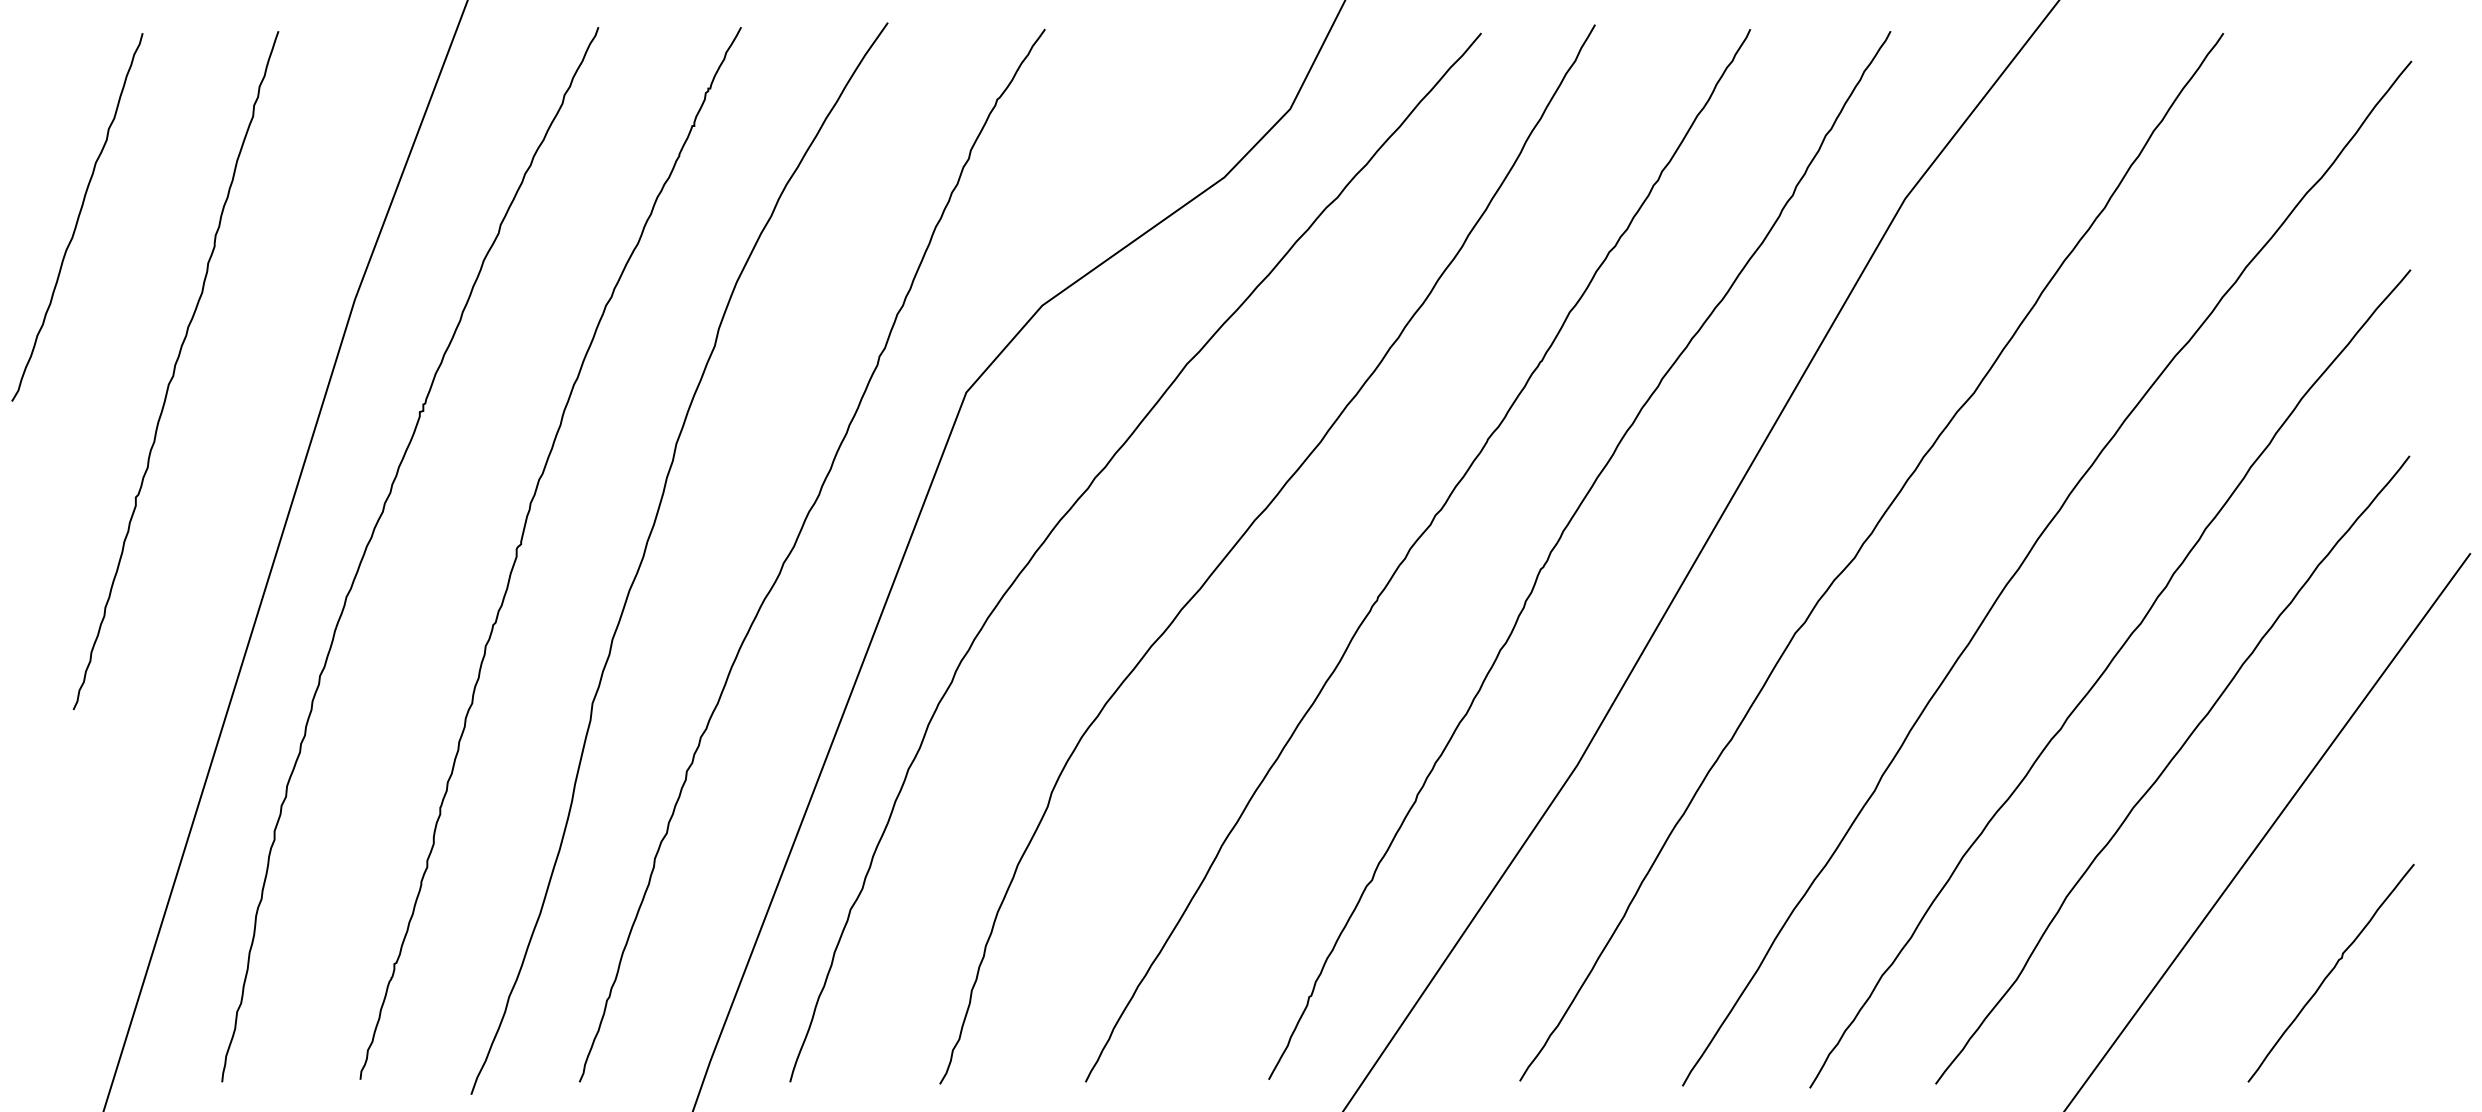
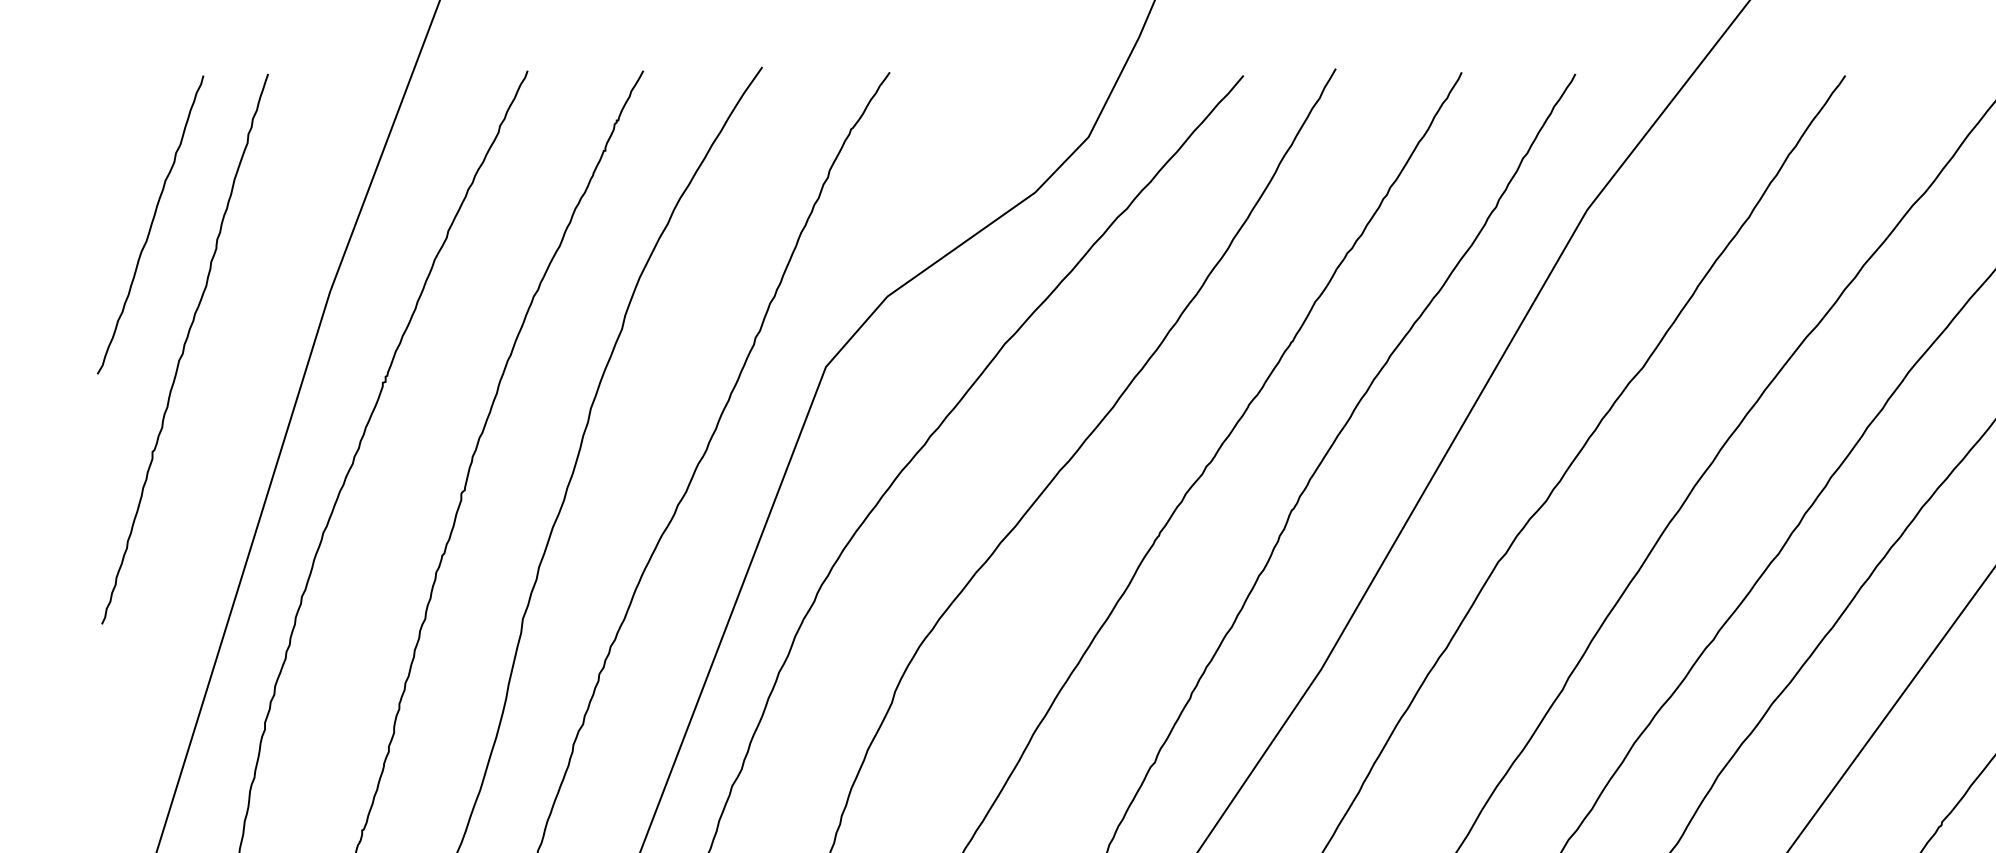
curve: (77, 217) -> (150, 225), moved

